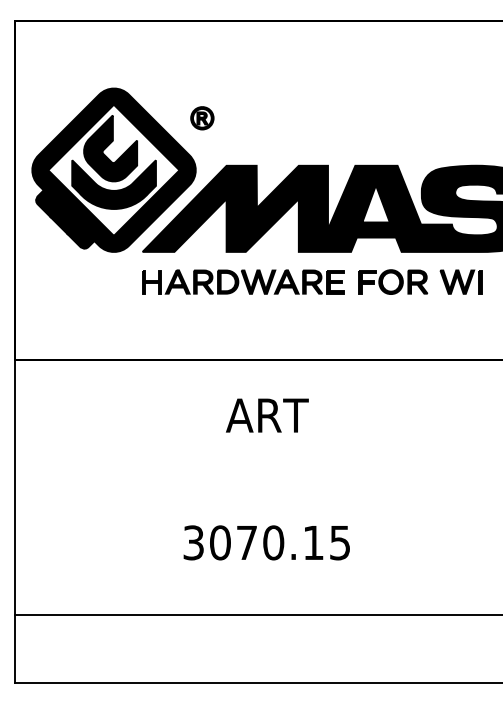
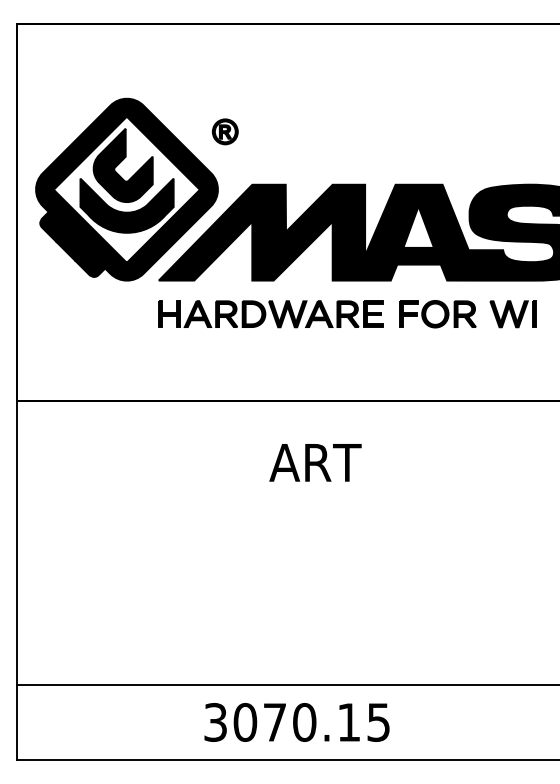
text: (267, 415) -> (315, 462), moved
text: (266, 542) -> (296, 722), moved

